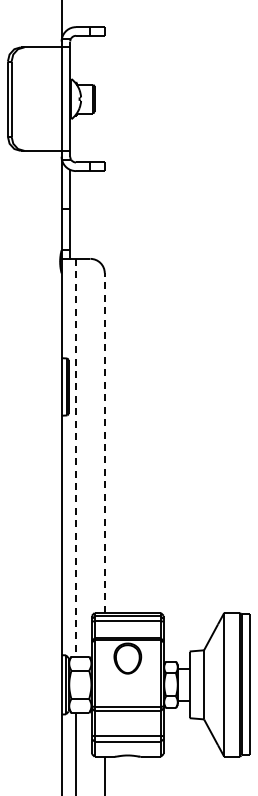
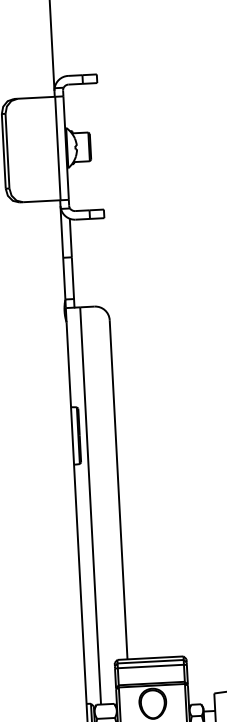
line: (104, 443) -> (118, 490), dashed -> solid
line: (76, 457) -> (91, 505), dashed -> solid

